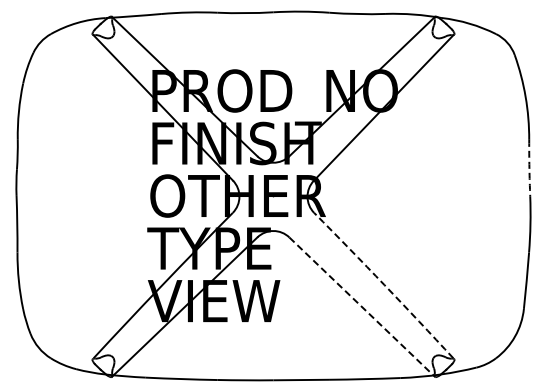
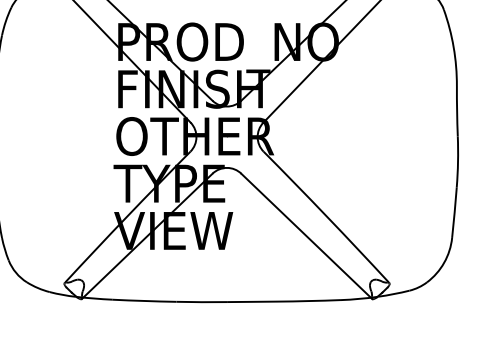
arc: (529, 168) -> (457, 111), dashed -> solid
arc: (384, 285) -> (326, 216), dashed -> solid
line: (362, 307) -> (307, 236), dashed -> solid

